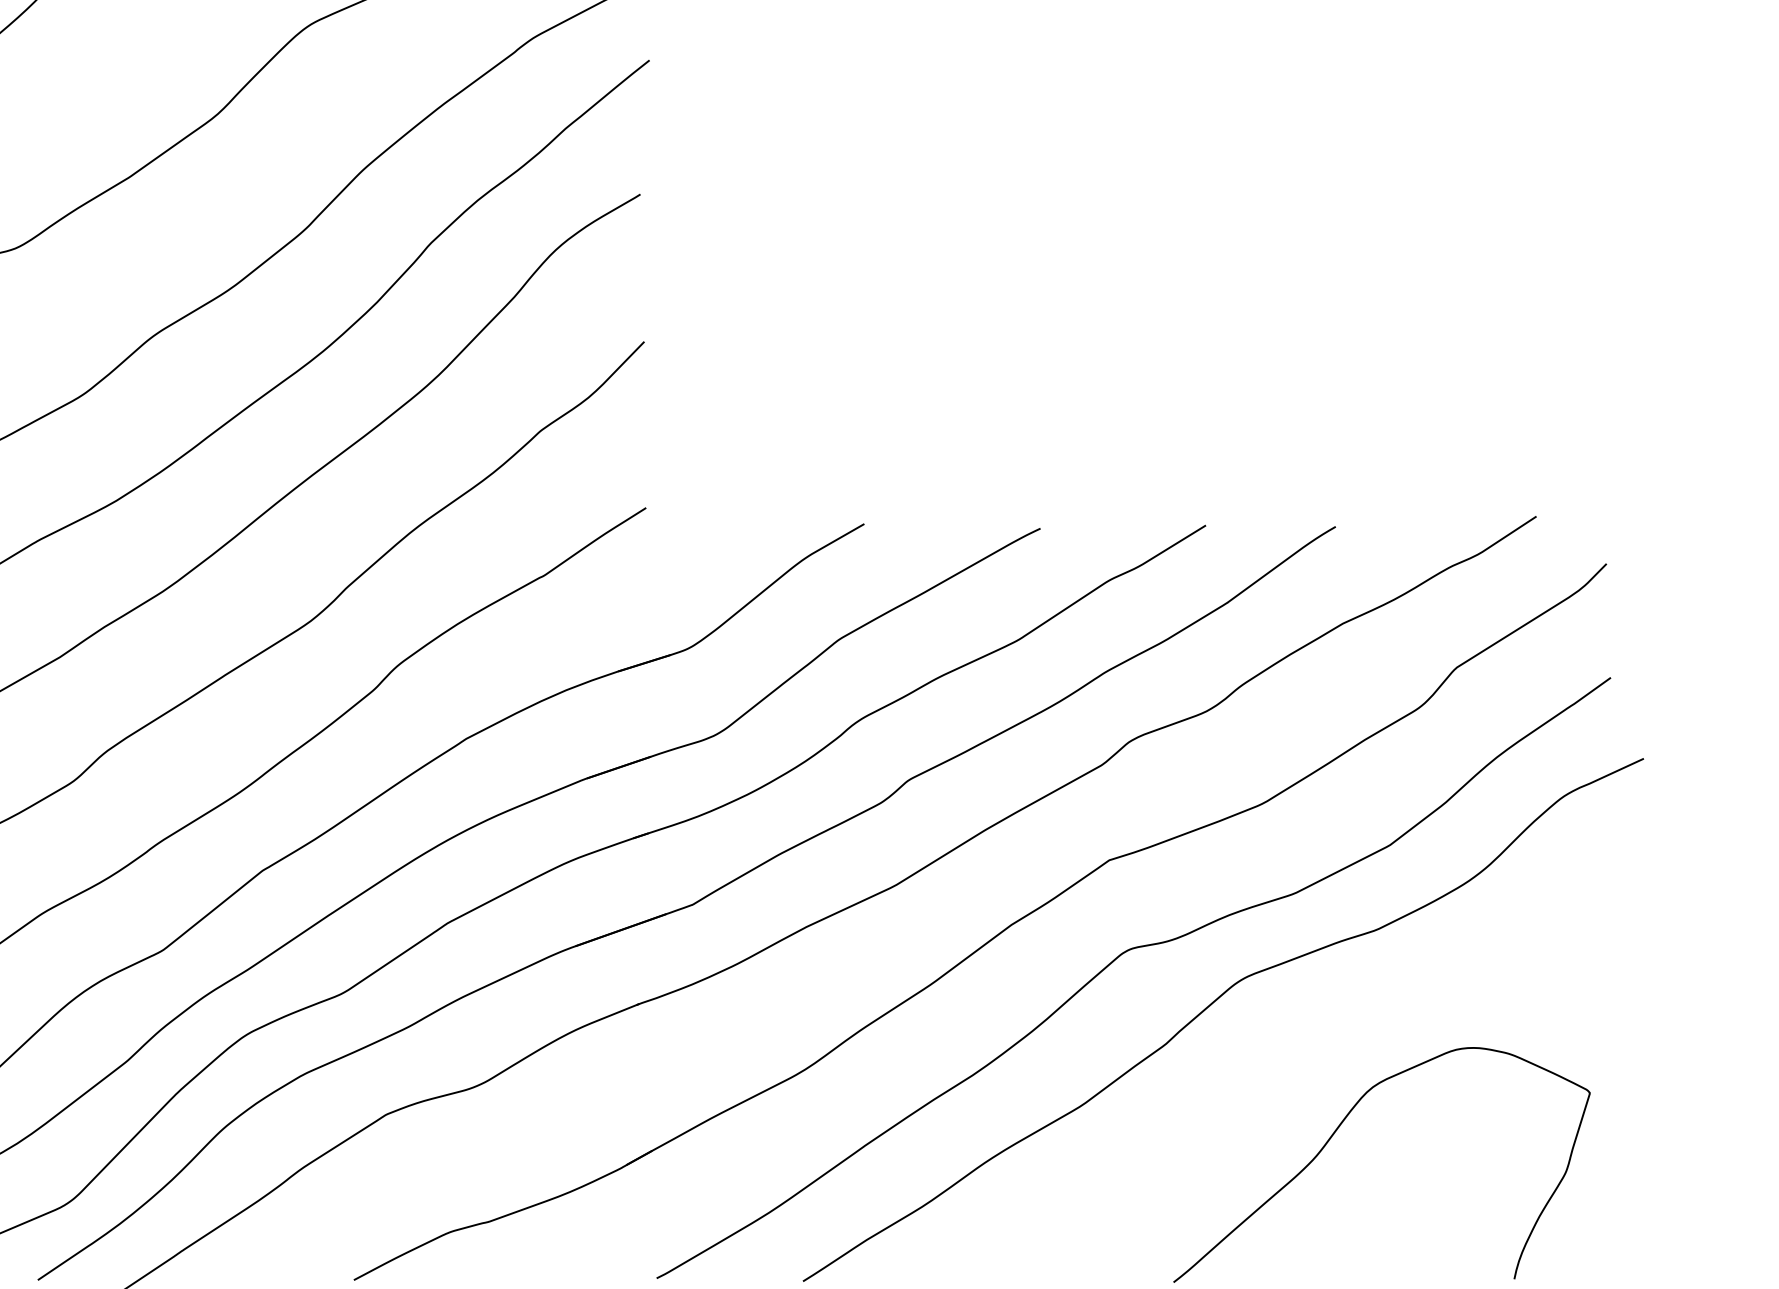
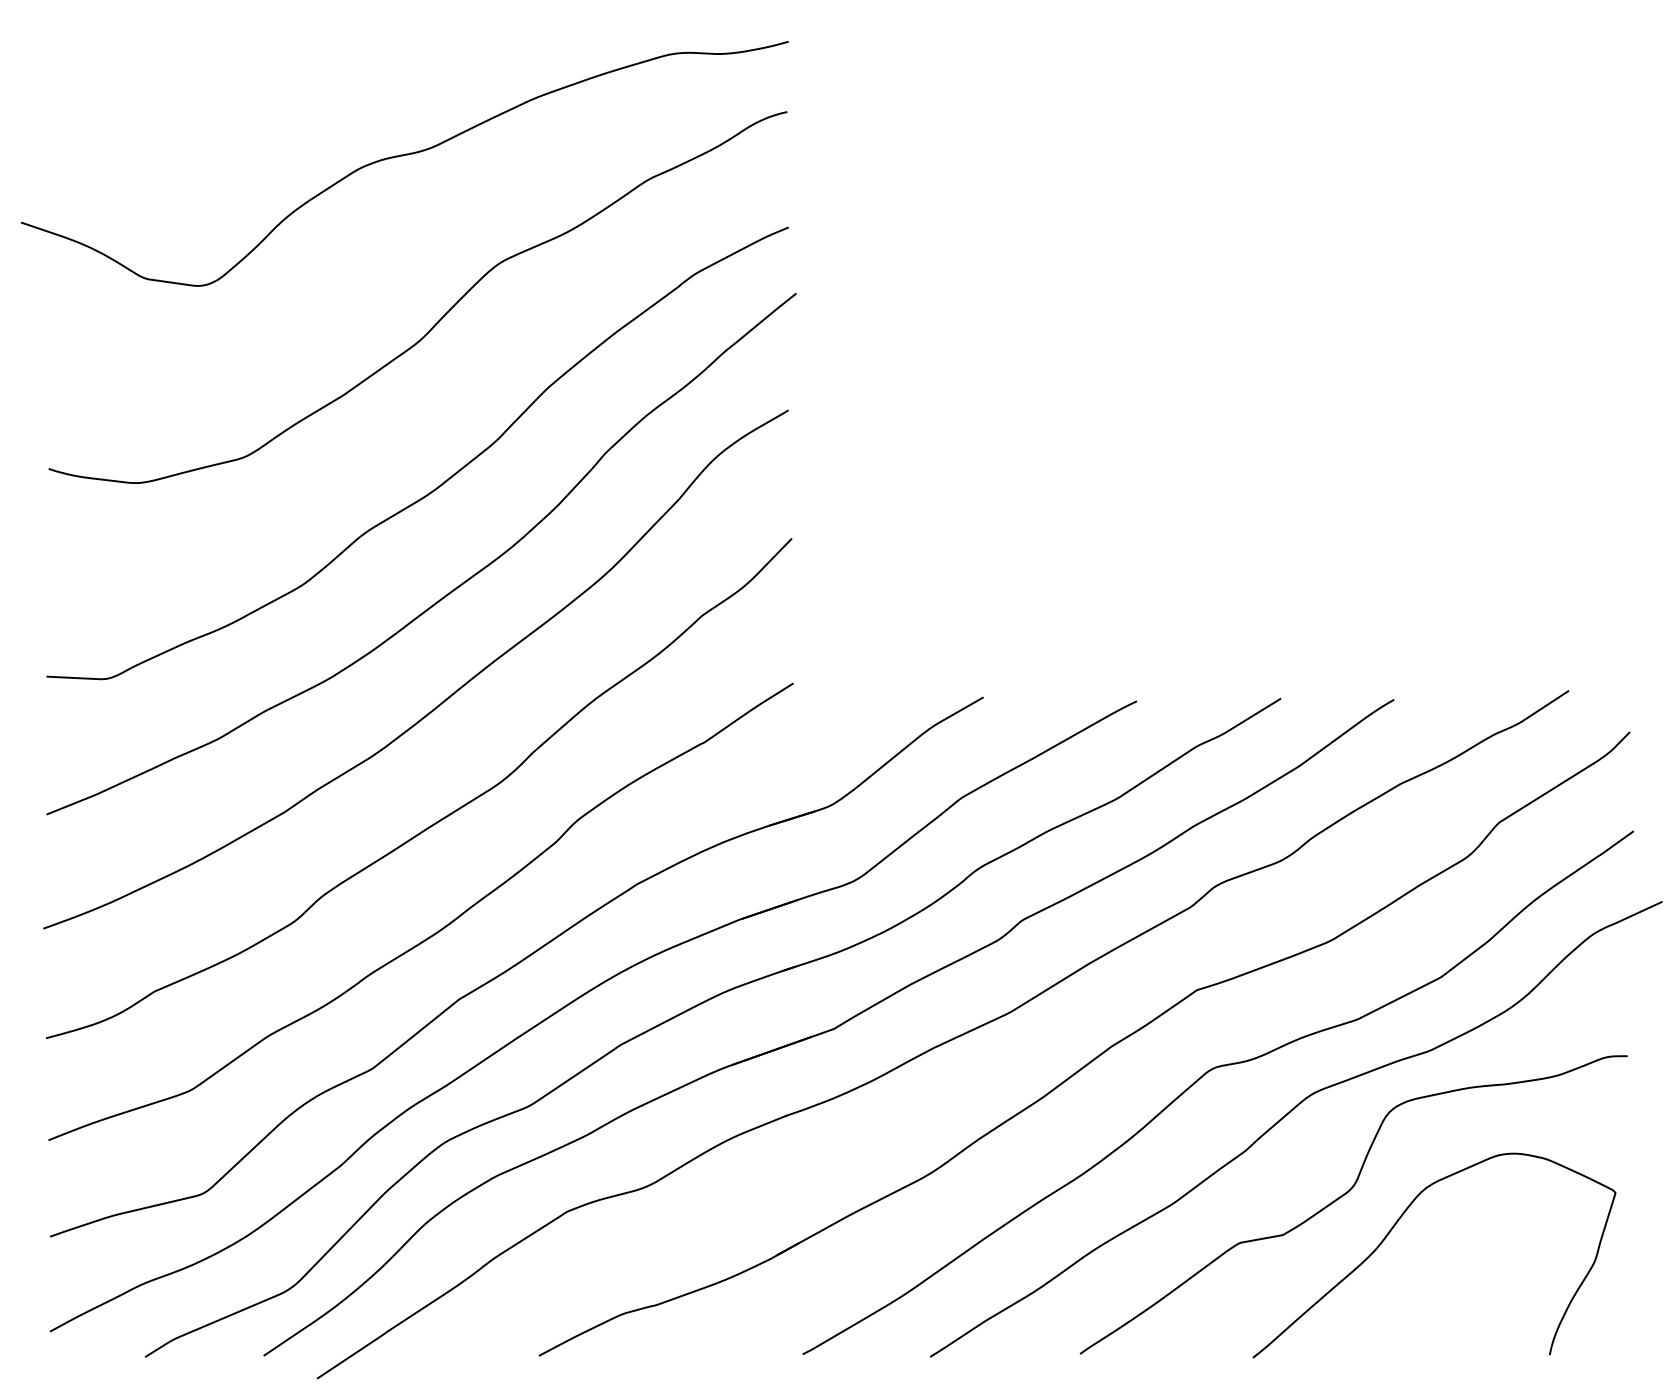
curve: (1281, 1094) -> (1346, 1194), added

